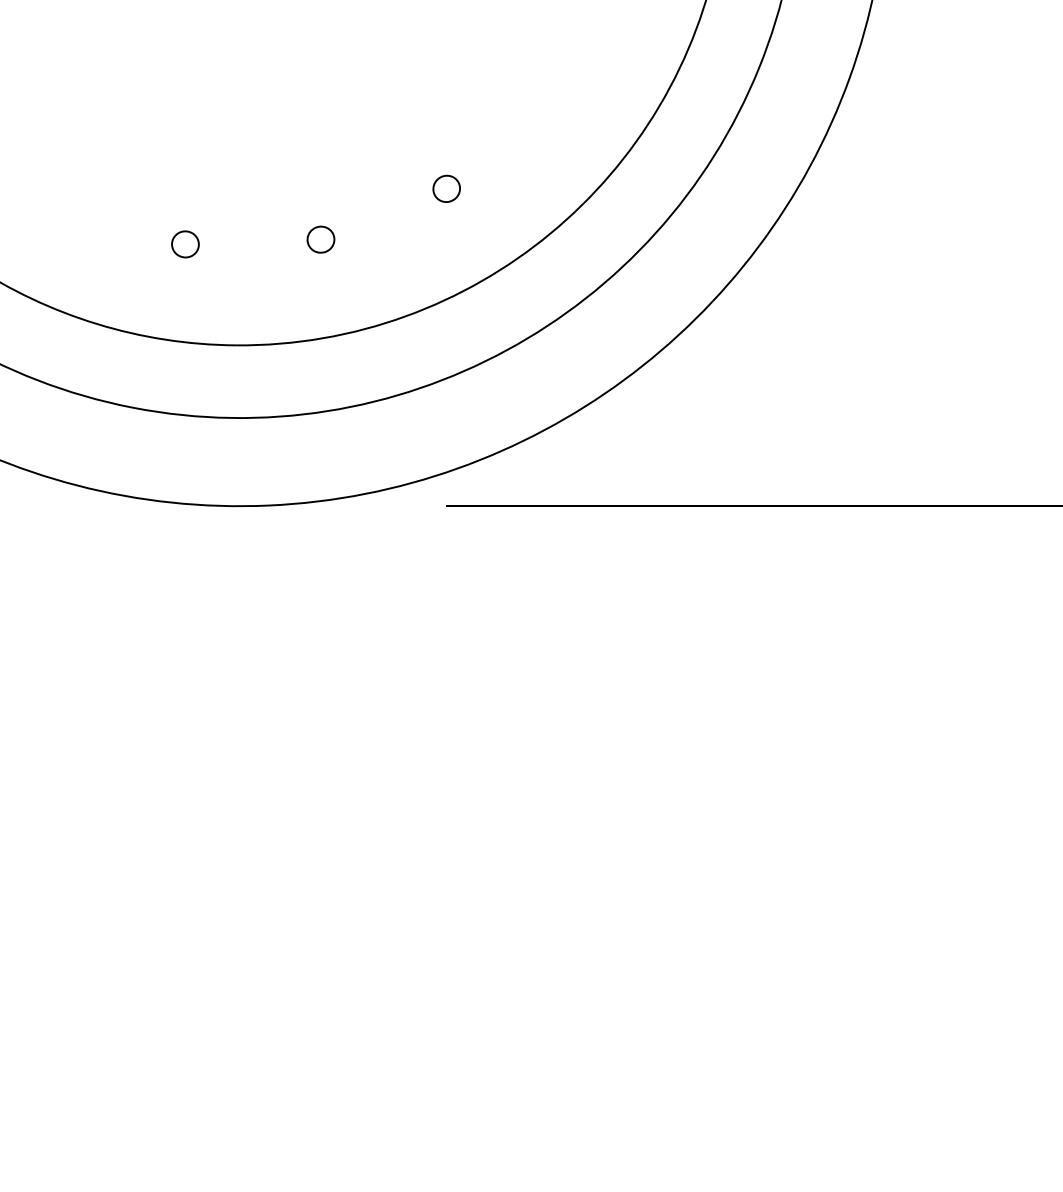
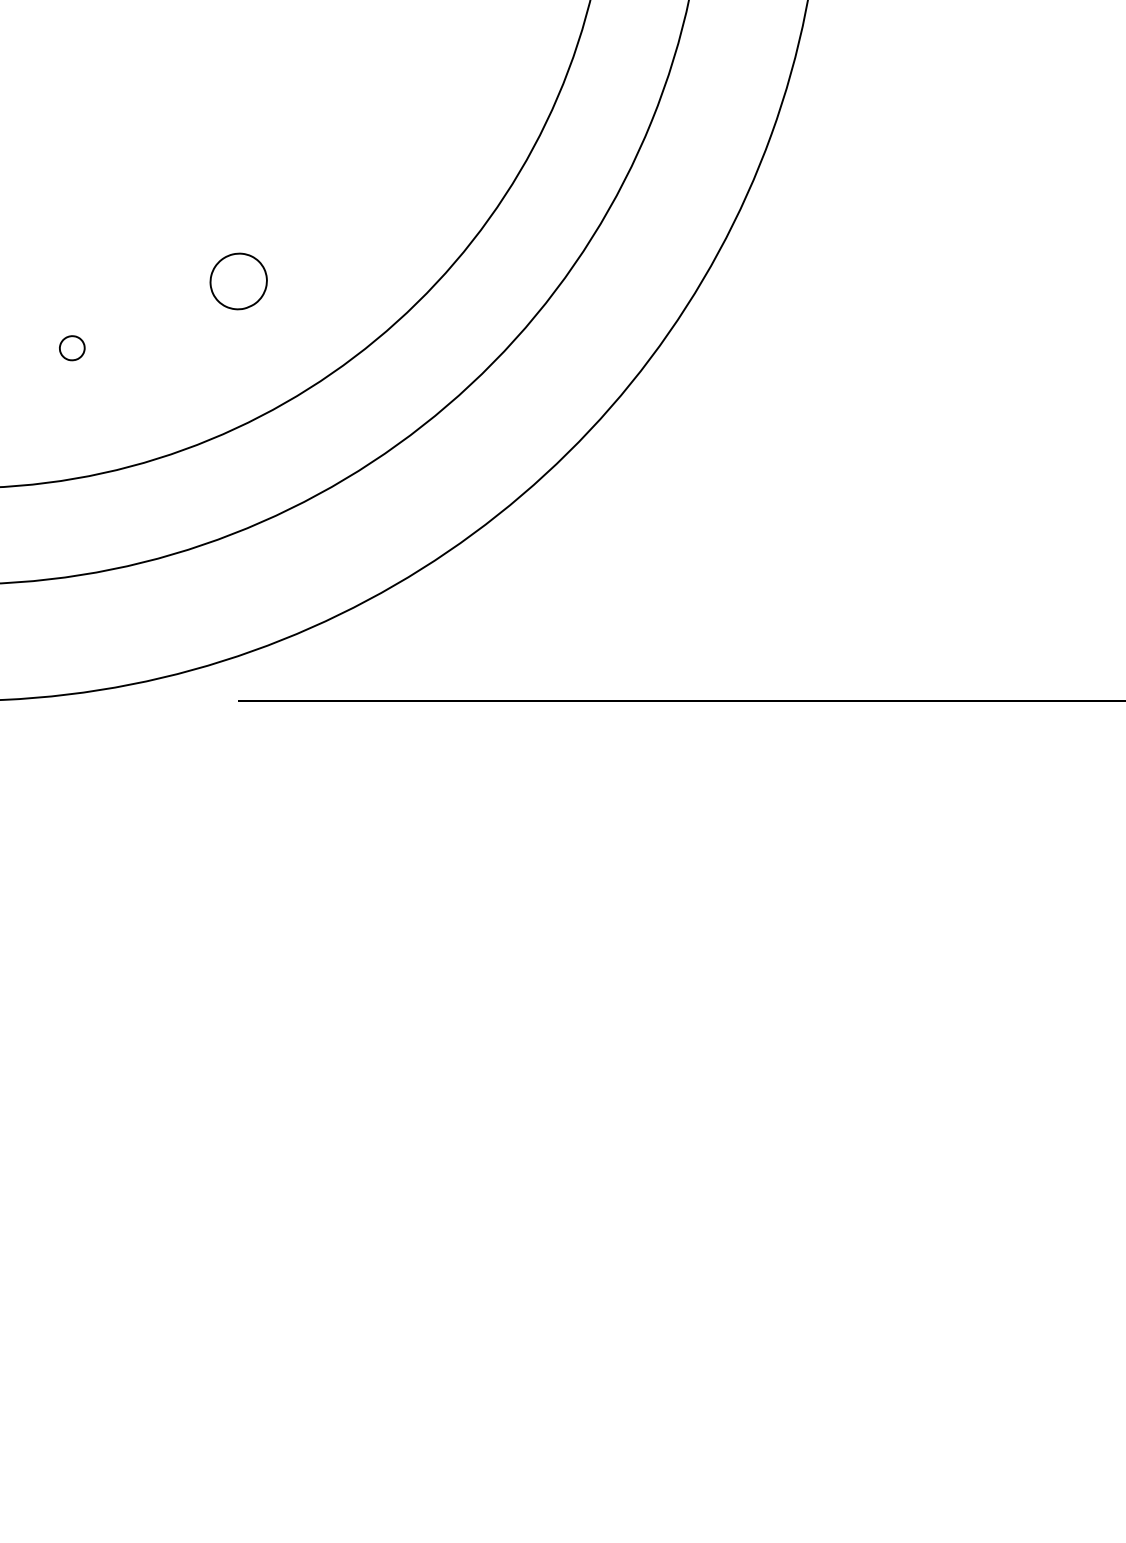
part: (446, 188) -> (238, 280), size x1.6
part: (320, 239) -> (71, 348), size x0.7

